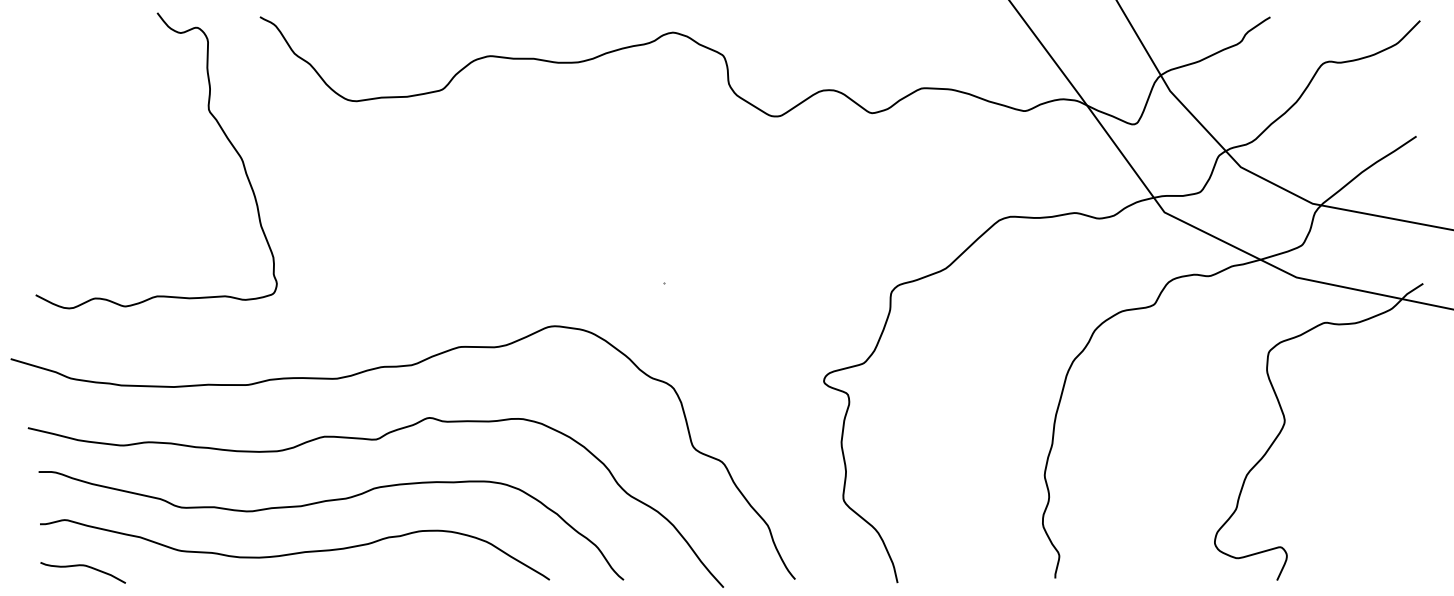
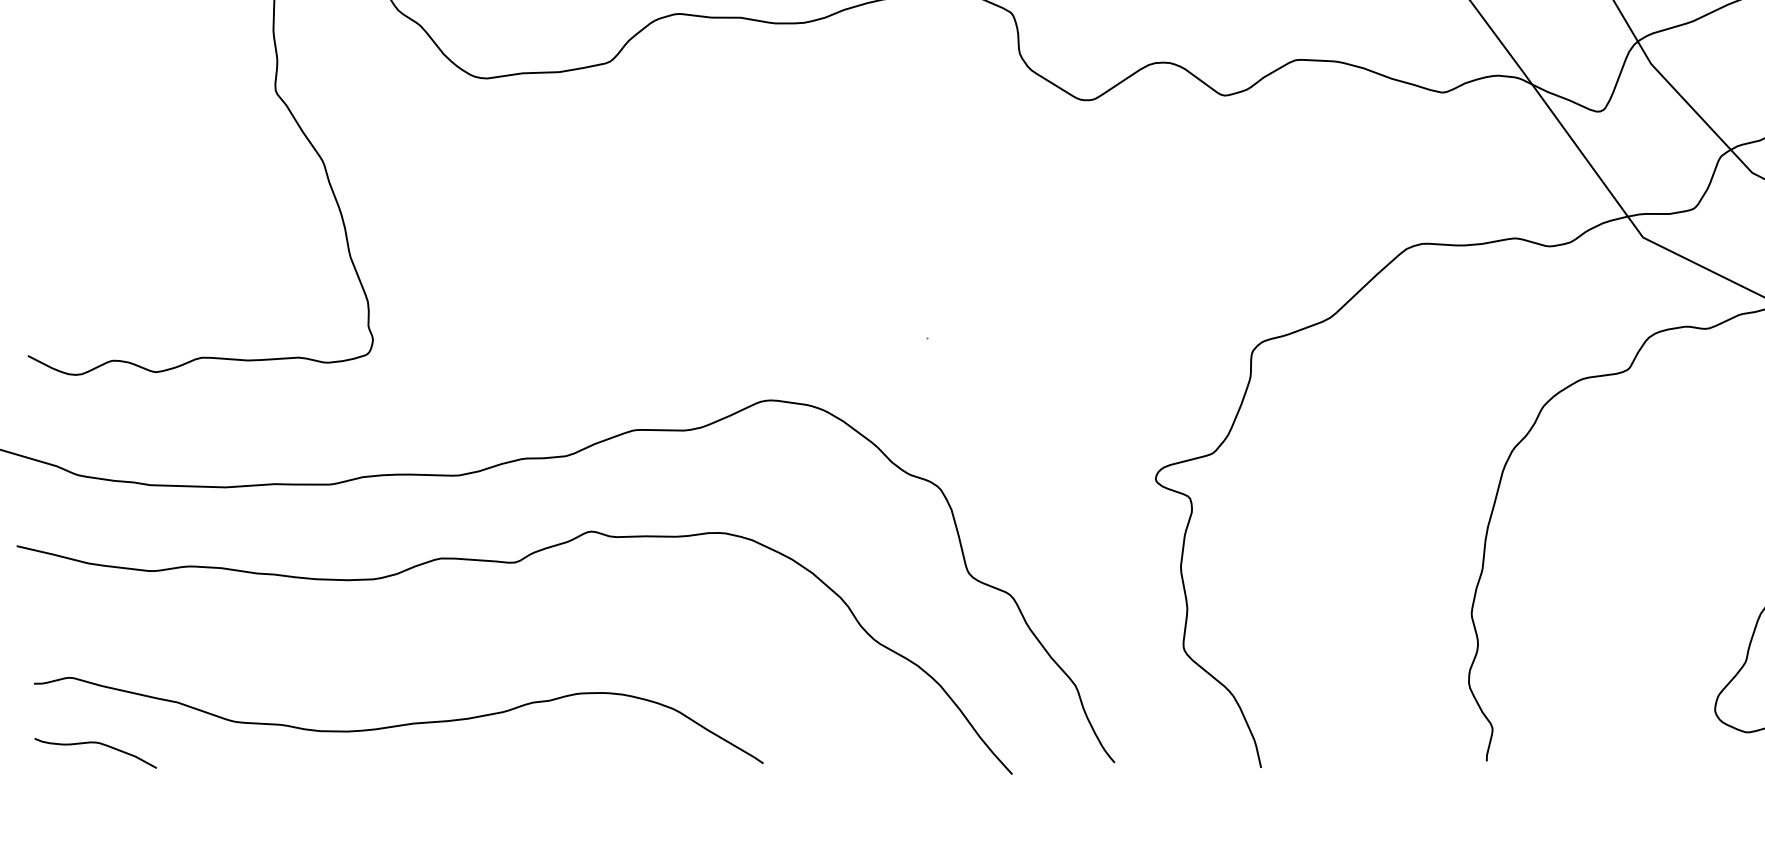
curve: (331, 501) -> (451, 651), removed

